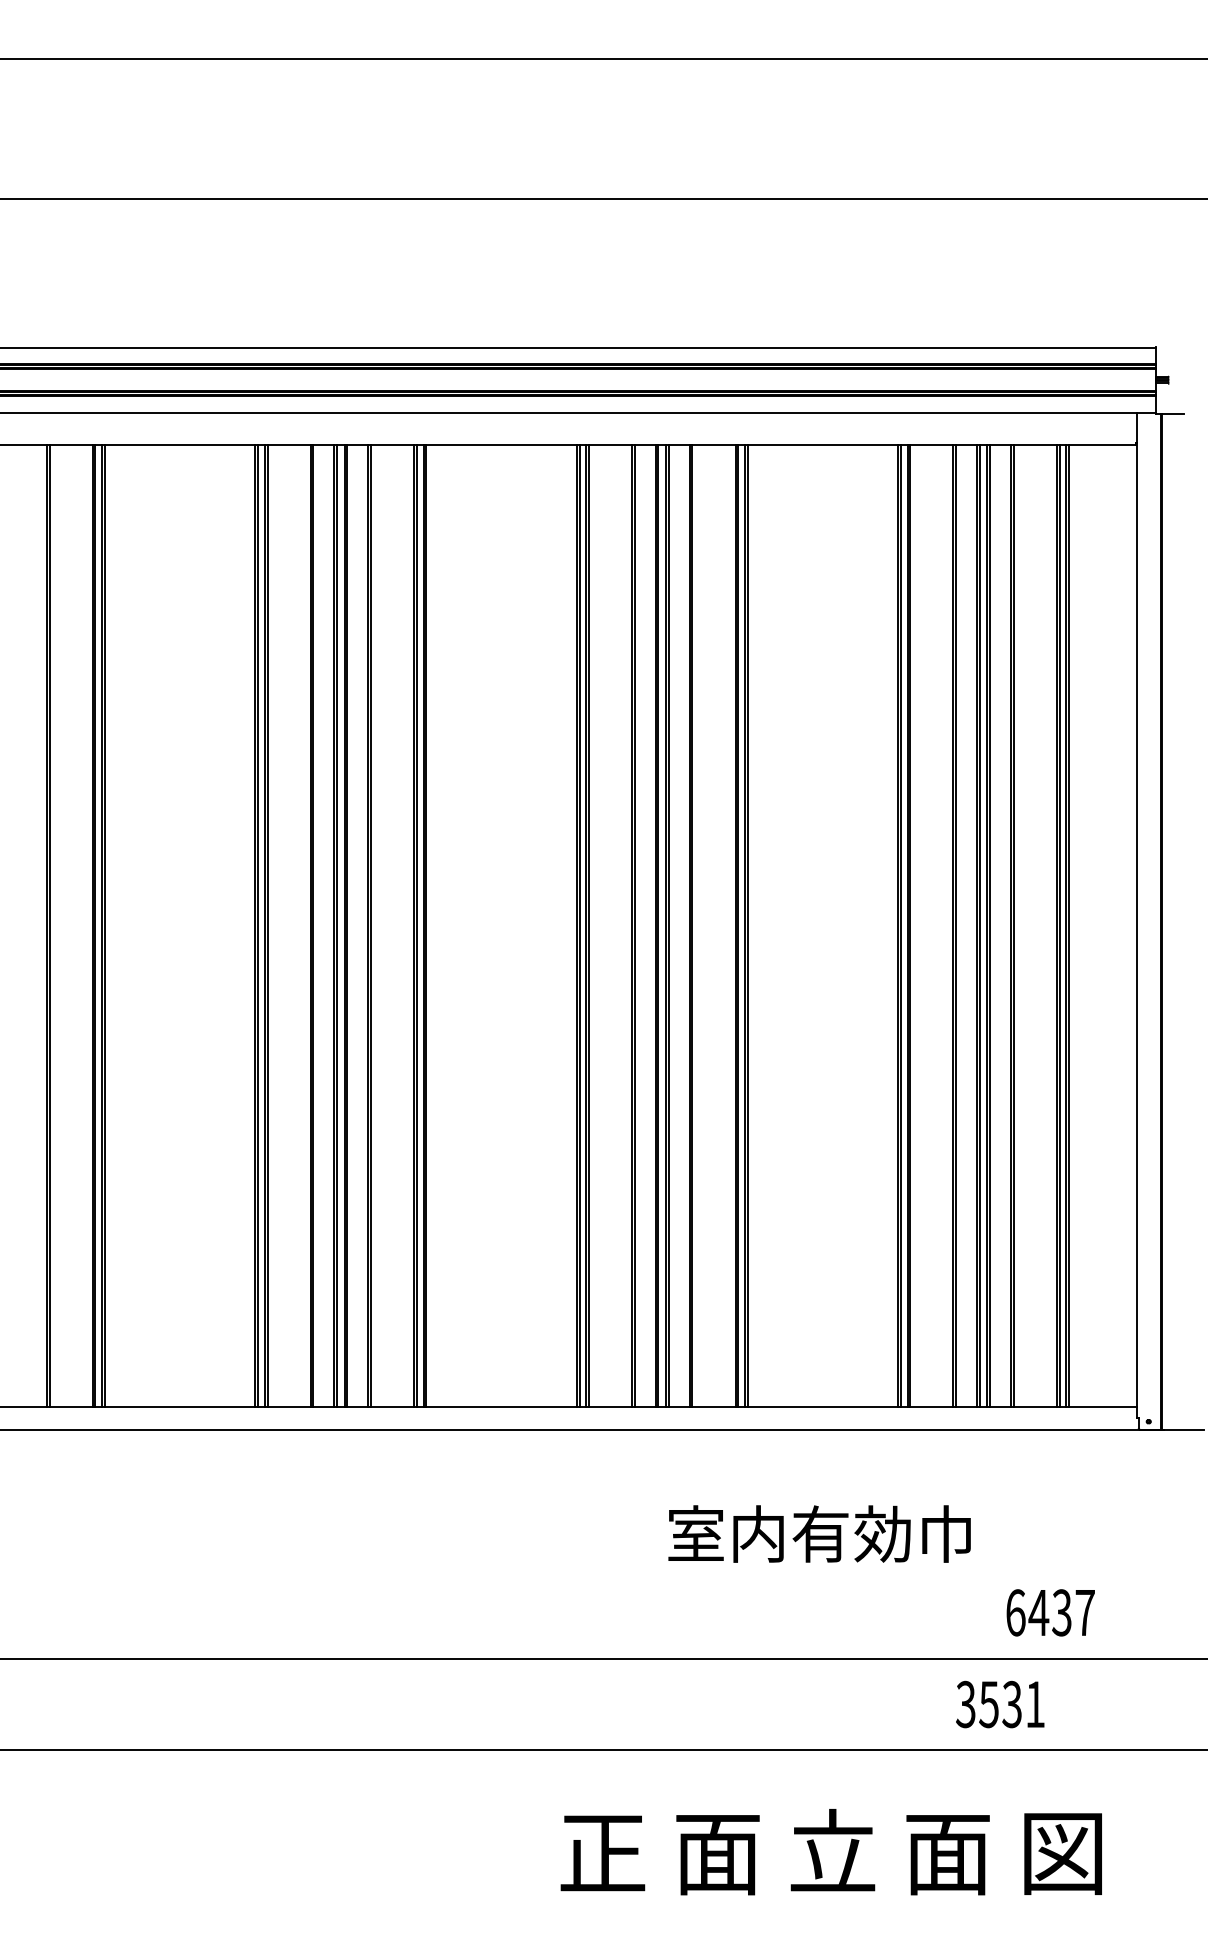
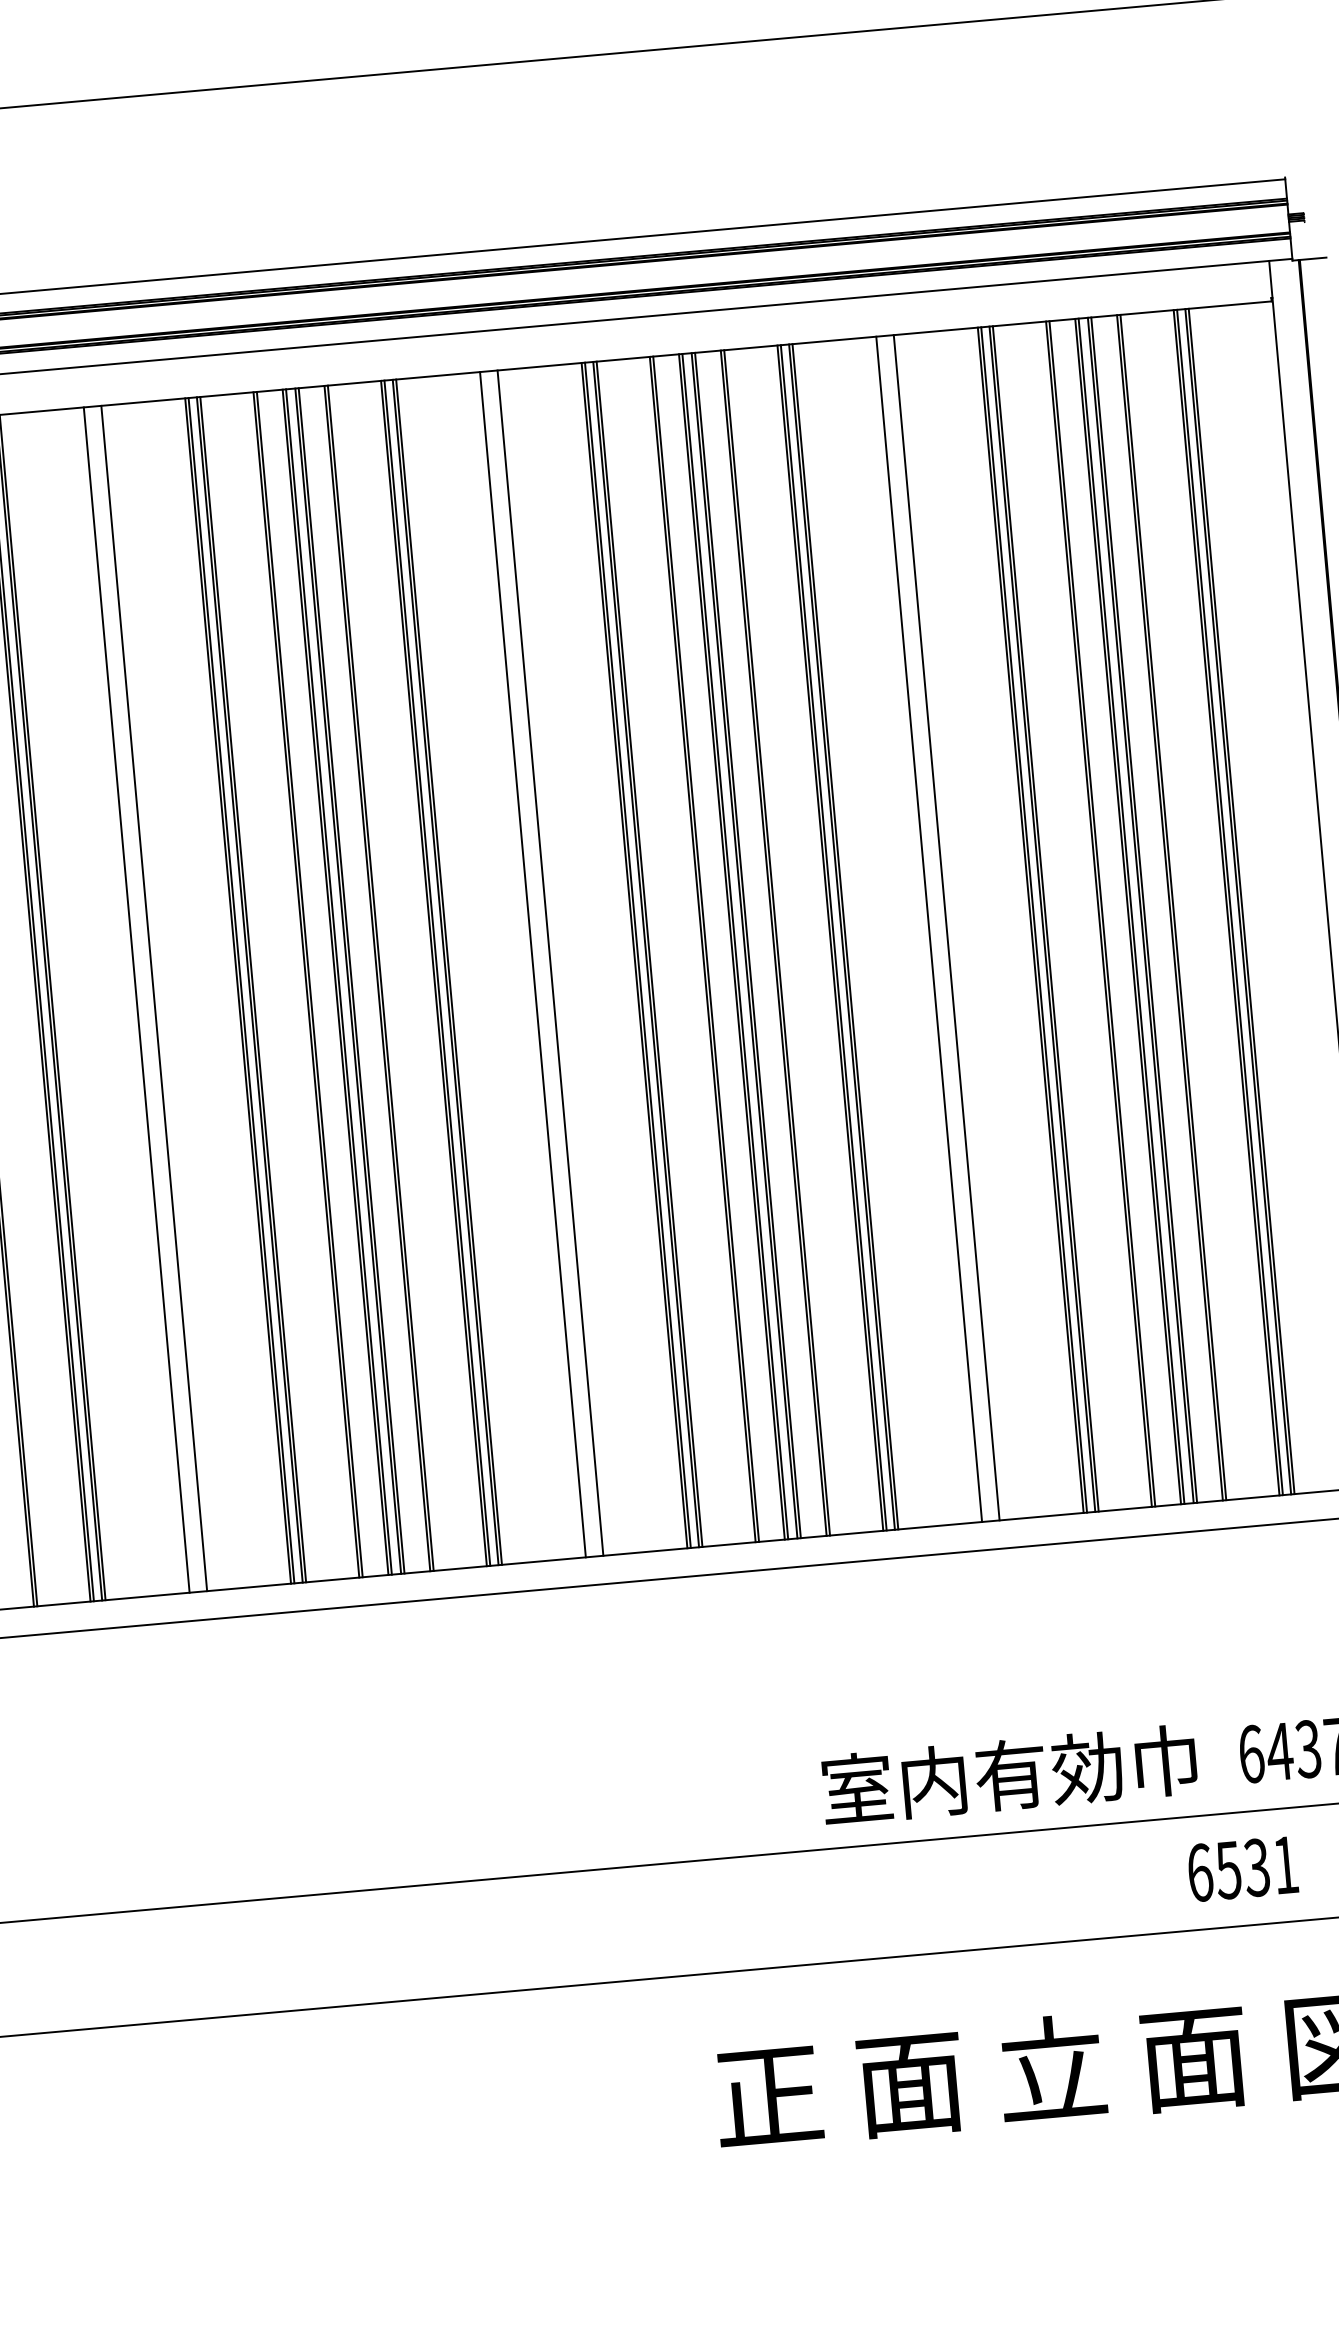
line: (173, 925) -> (137, 999), added
line: (187, 925) -> (154, 997), added
line: (494, 925) -> (533, 964), added
line: (508, 925) -> (550, 962), added
line: (815, 925) -> (928, 928), added
line: (829, 925) -> (946, 927), added
text: (819, 1533) -> (1009, 1774), moved
text: (965, 1704) -> (1199, 1872), 3531 -> 6531

